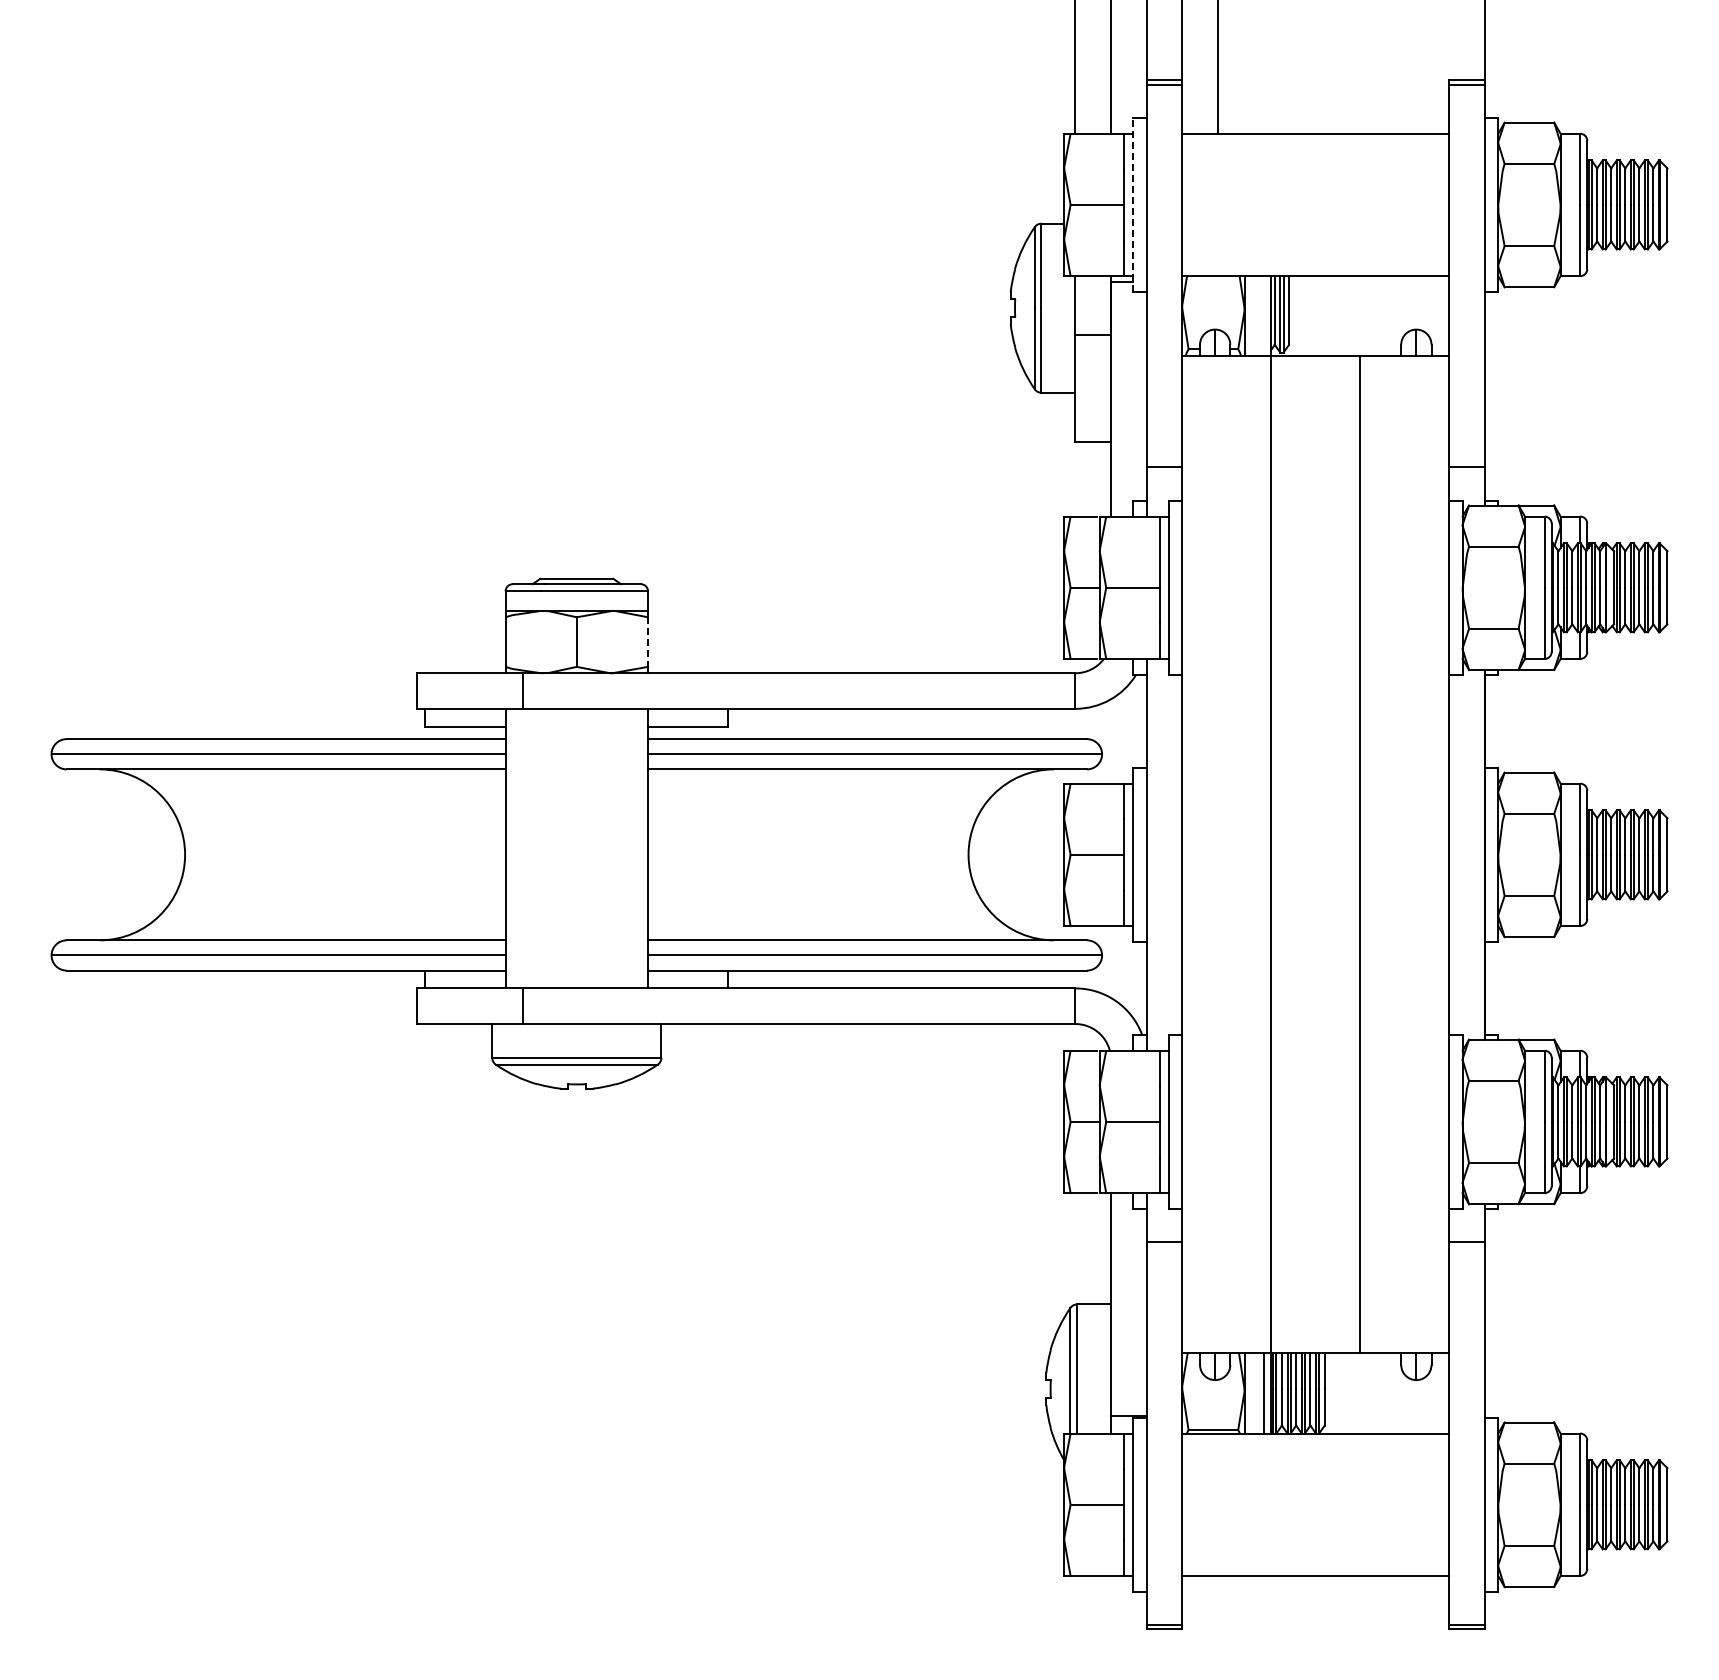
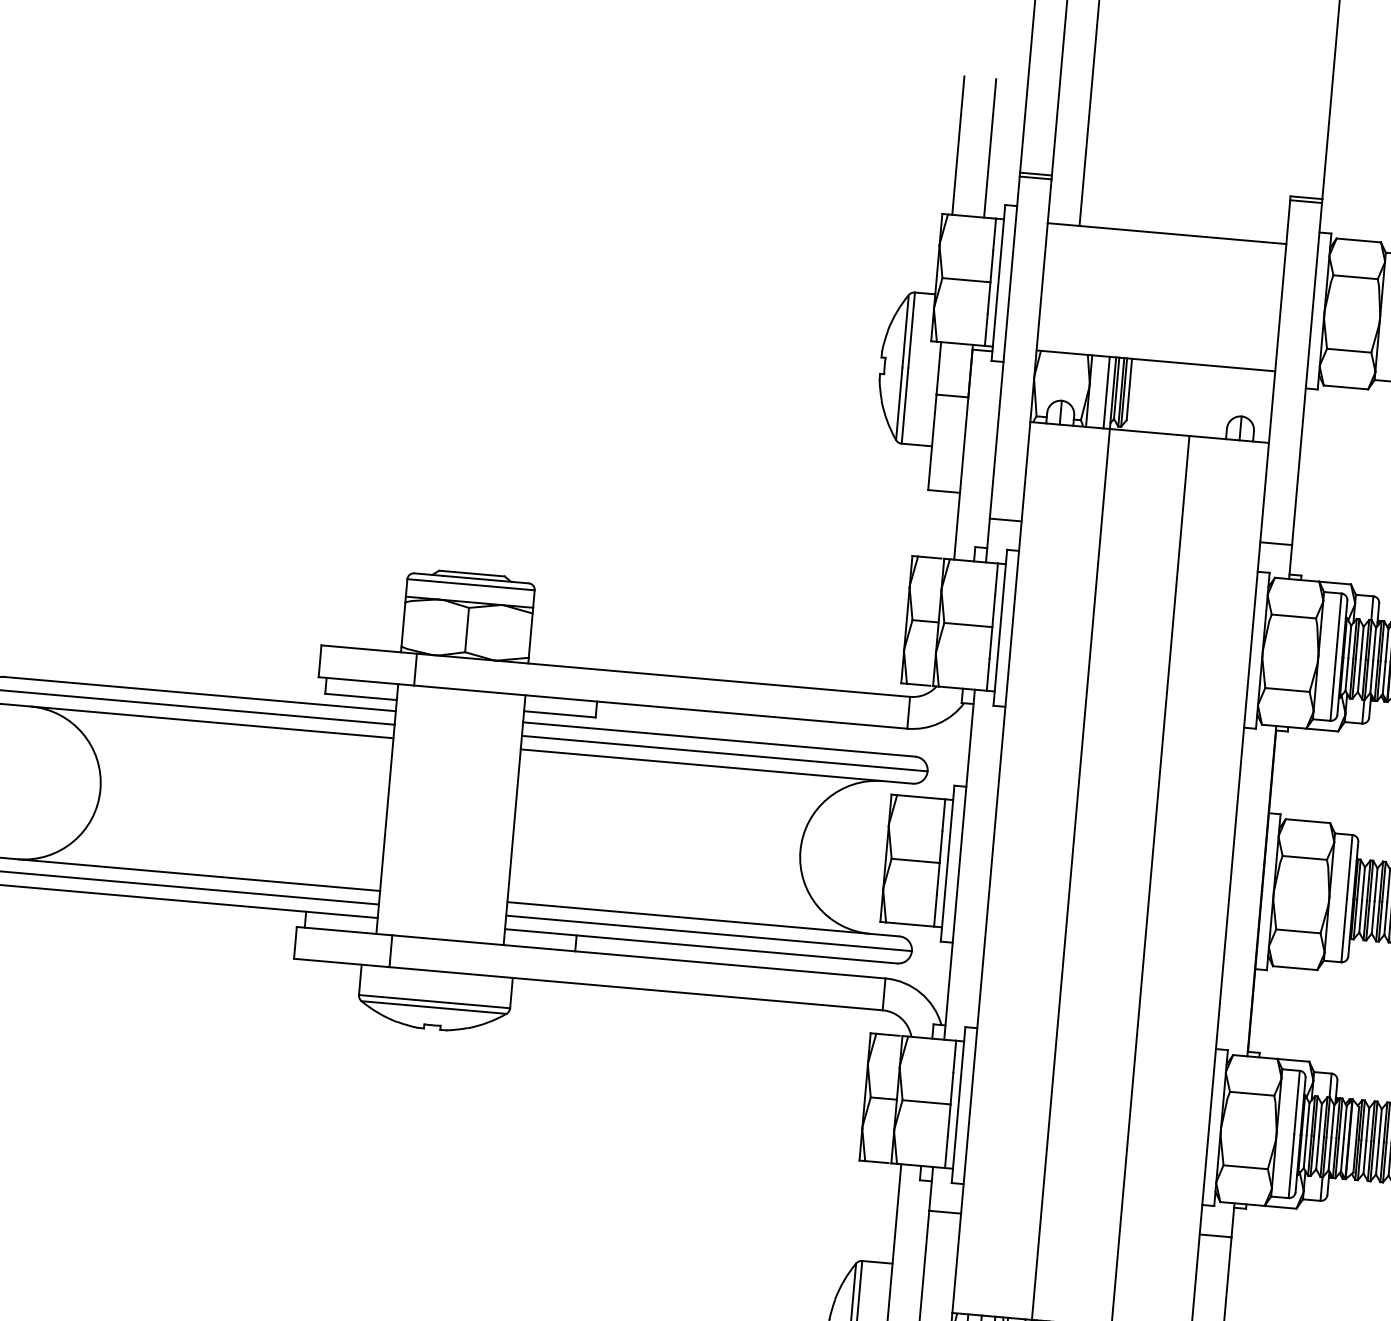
line: (1133, 204) -> (998, 282), dashed -> solid
line: (1264, 316) -> (1106, 392), added
line: (648, 642) -> (531, 636), dashed -> solid

